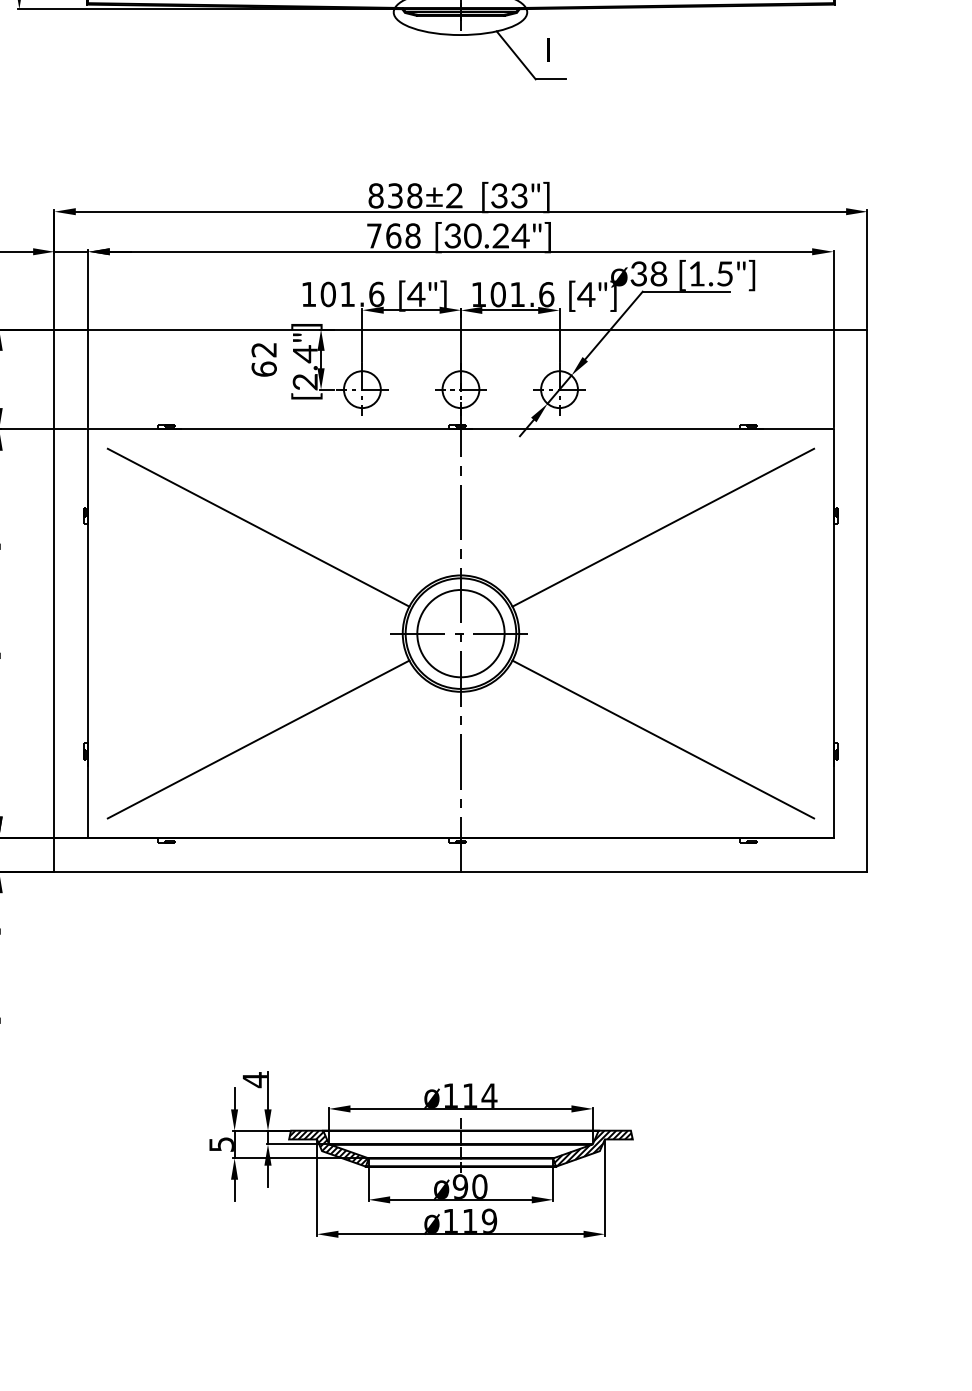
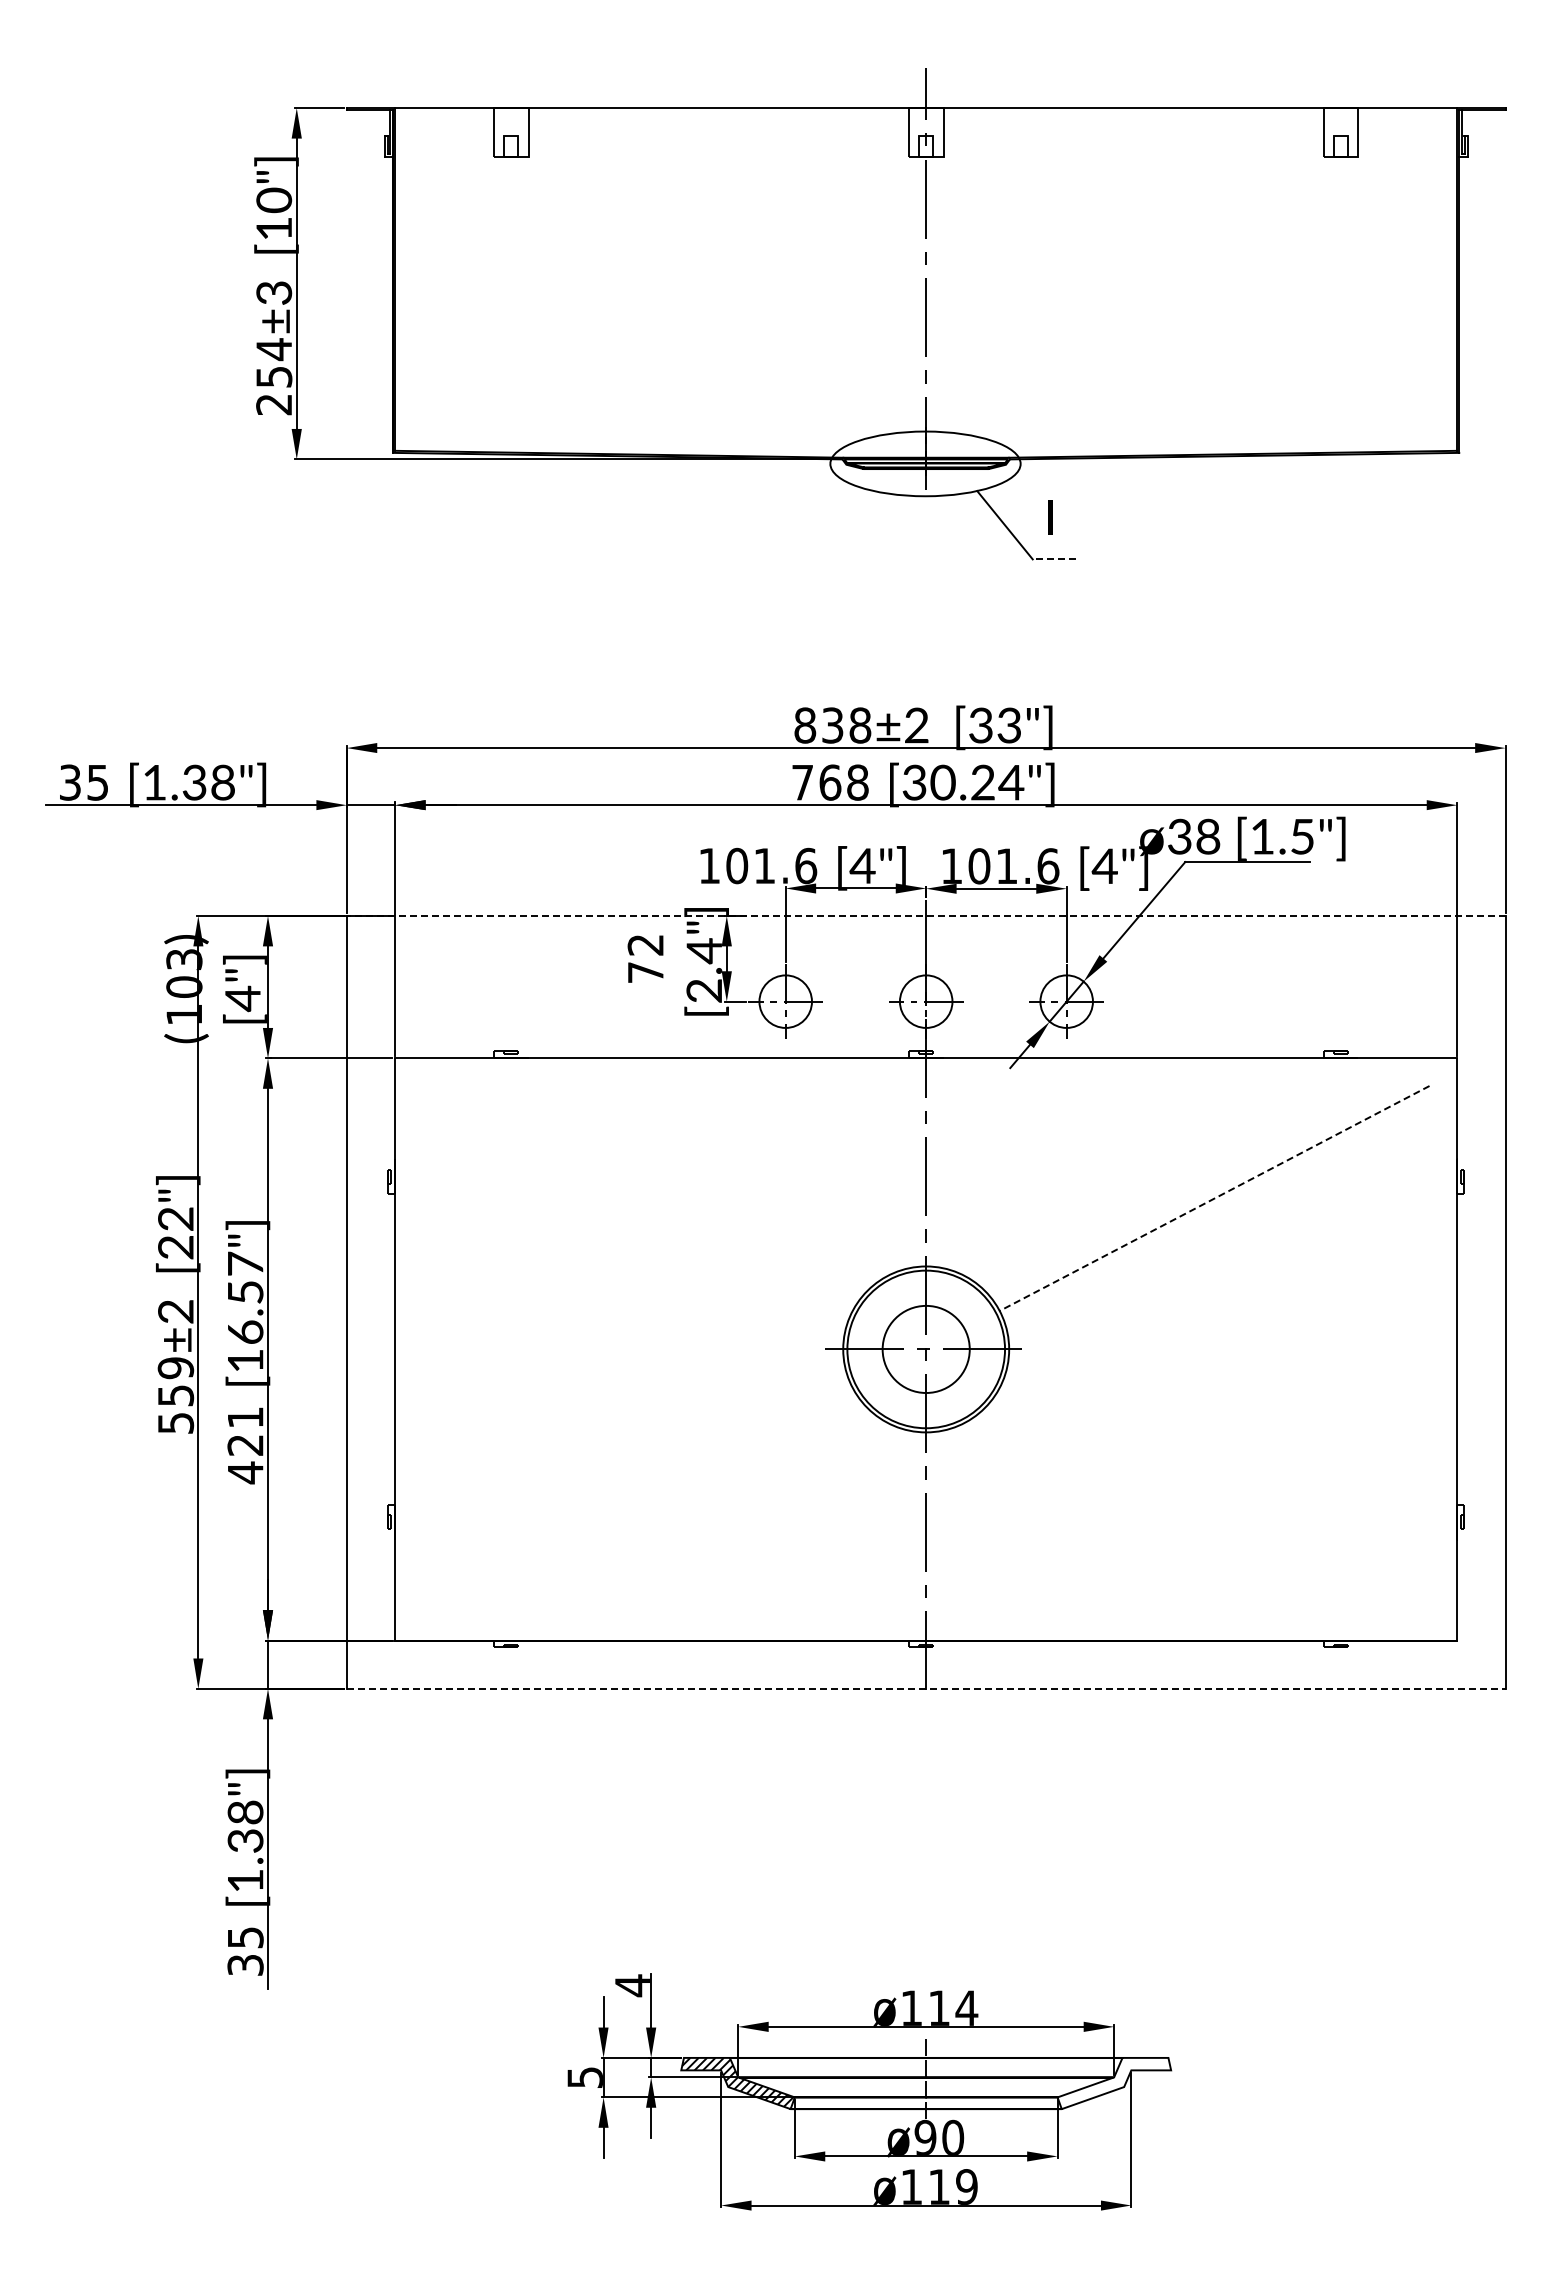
line: (550, 79) -> (1054, 559), solid -> dashed
line: (460, 329) -> (925, 915), solid -> dashed
text: (264, 369) -> (645, 972), 62 -> 72
line: (258, 527) -> (637, 1198), removed
line: (663, 527) -> (1214, 1198), solid -> dashed
circle: (460, 633) -> (925, 1349), size x0.7
line: (258, 738) -> (637, 1499), removed
line: (663, 738) -> (1214, 1499), removed
line: (461, 871) -> (926, 1688), solid -> dashed
hatch: (592, 1147) -> (1113, 2082), removed

